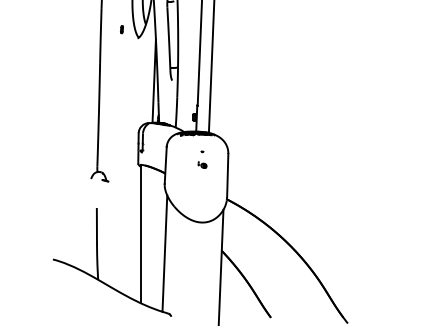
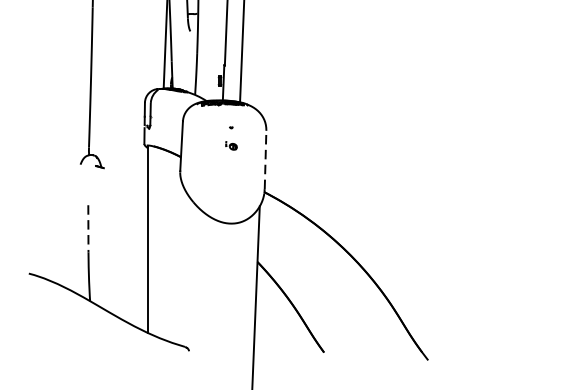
line: (227, 175) -> (265, 159), solid -> dashed
line: (96, 226) -> (87, 228), solid -> dashed
line: (164, 253) -> (179, 265), removed

